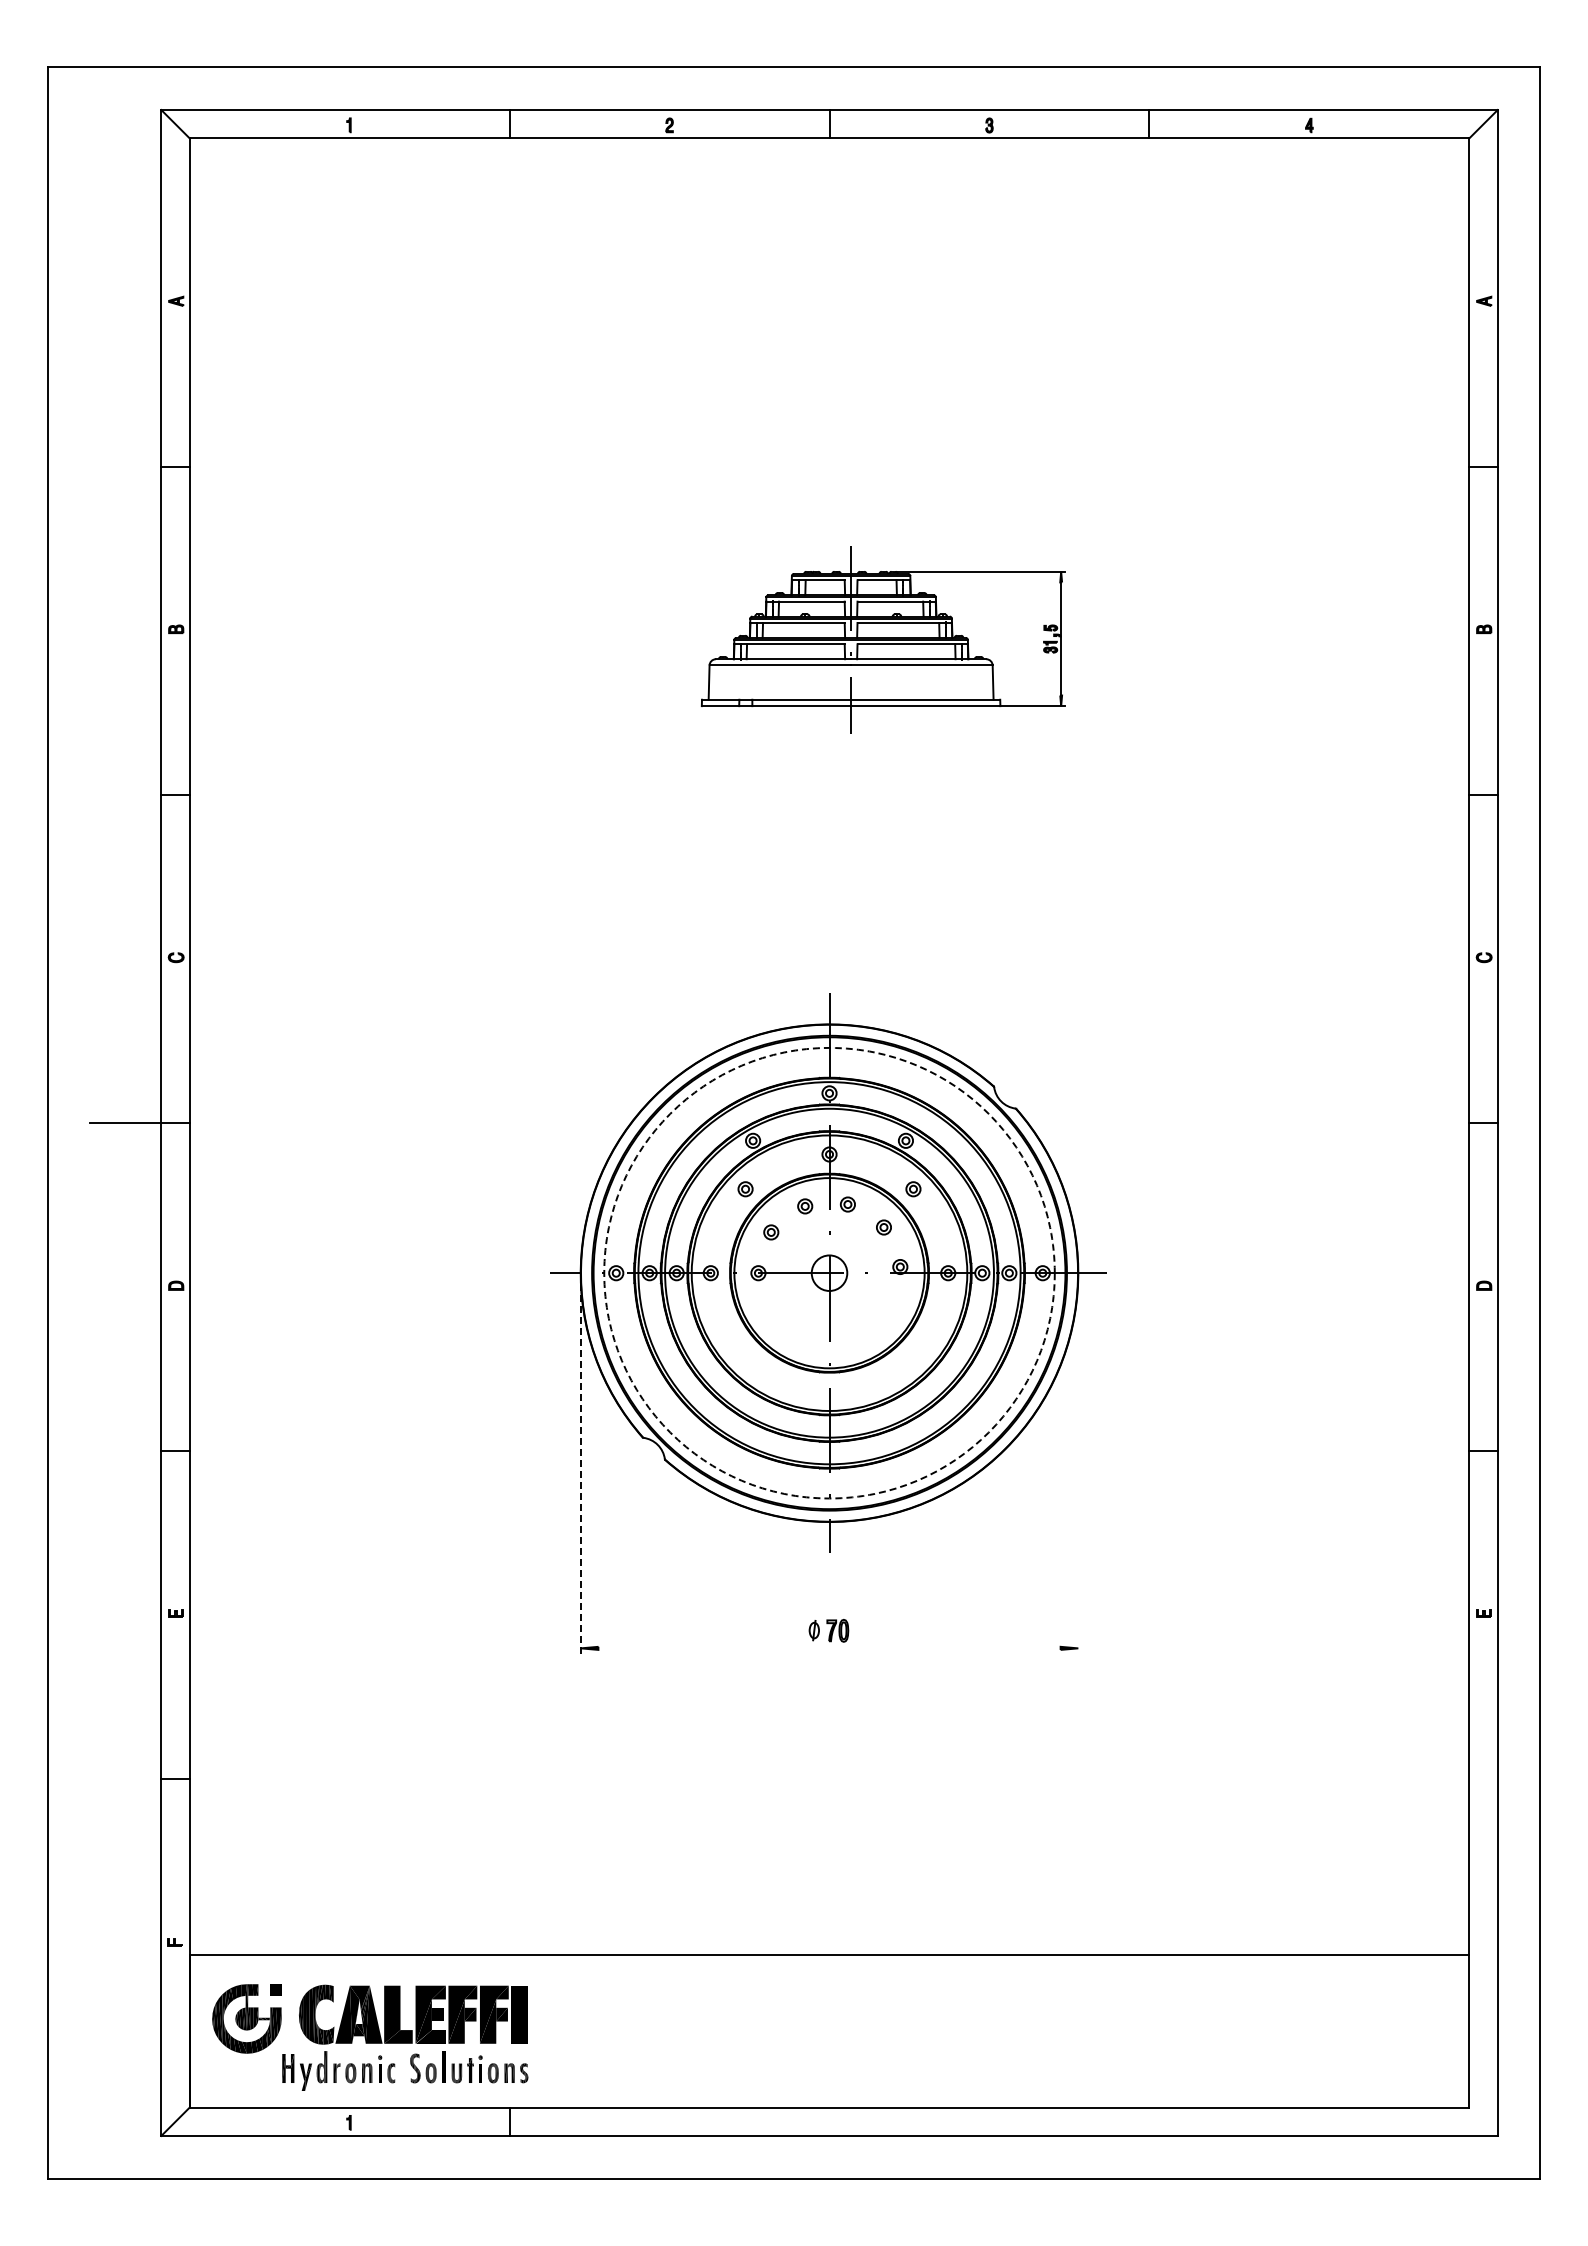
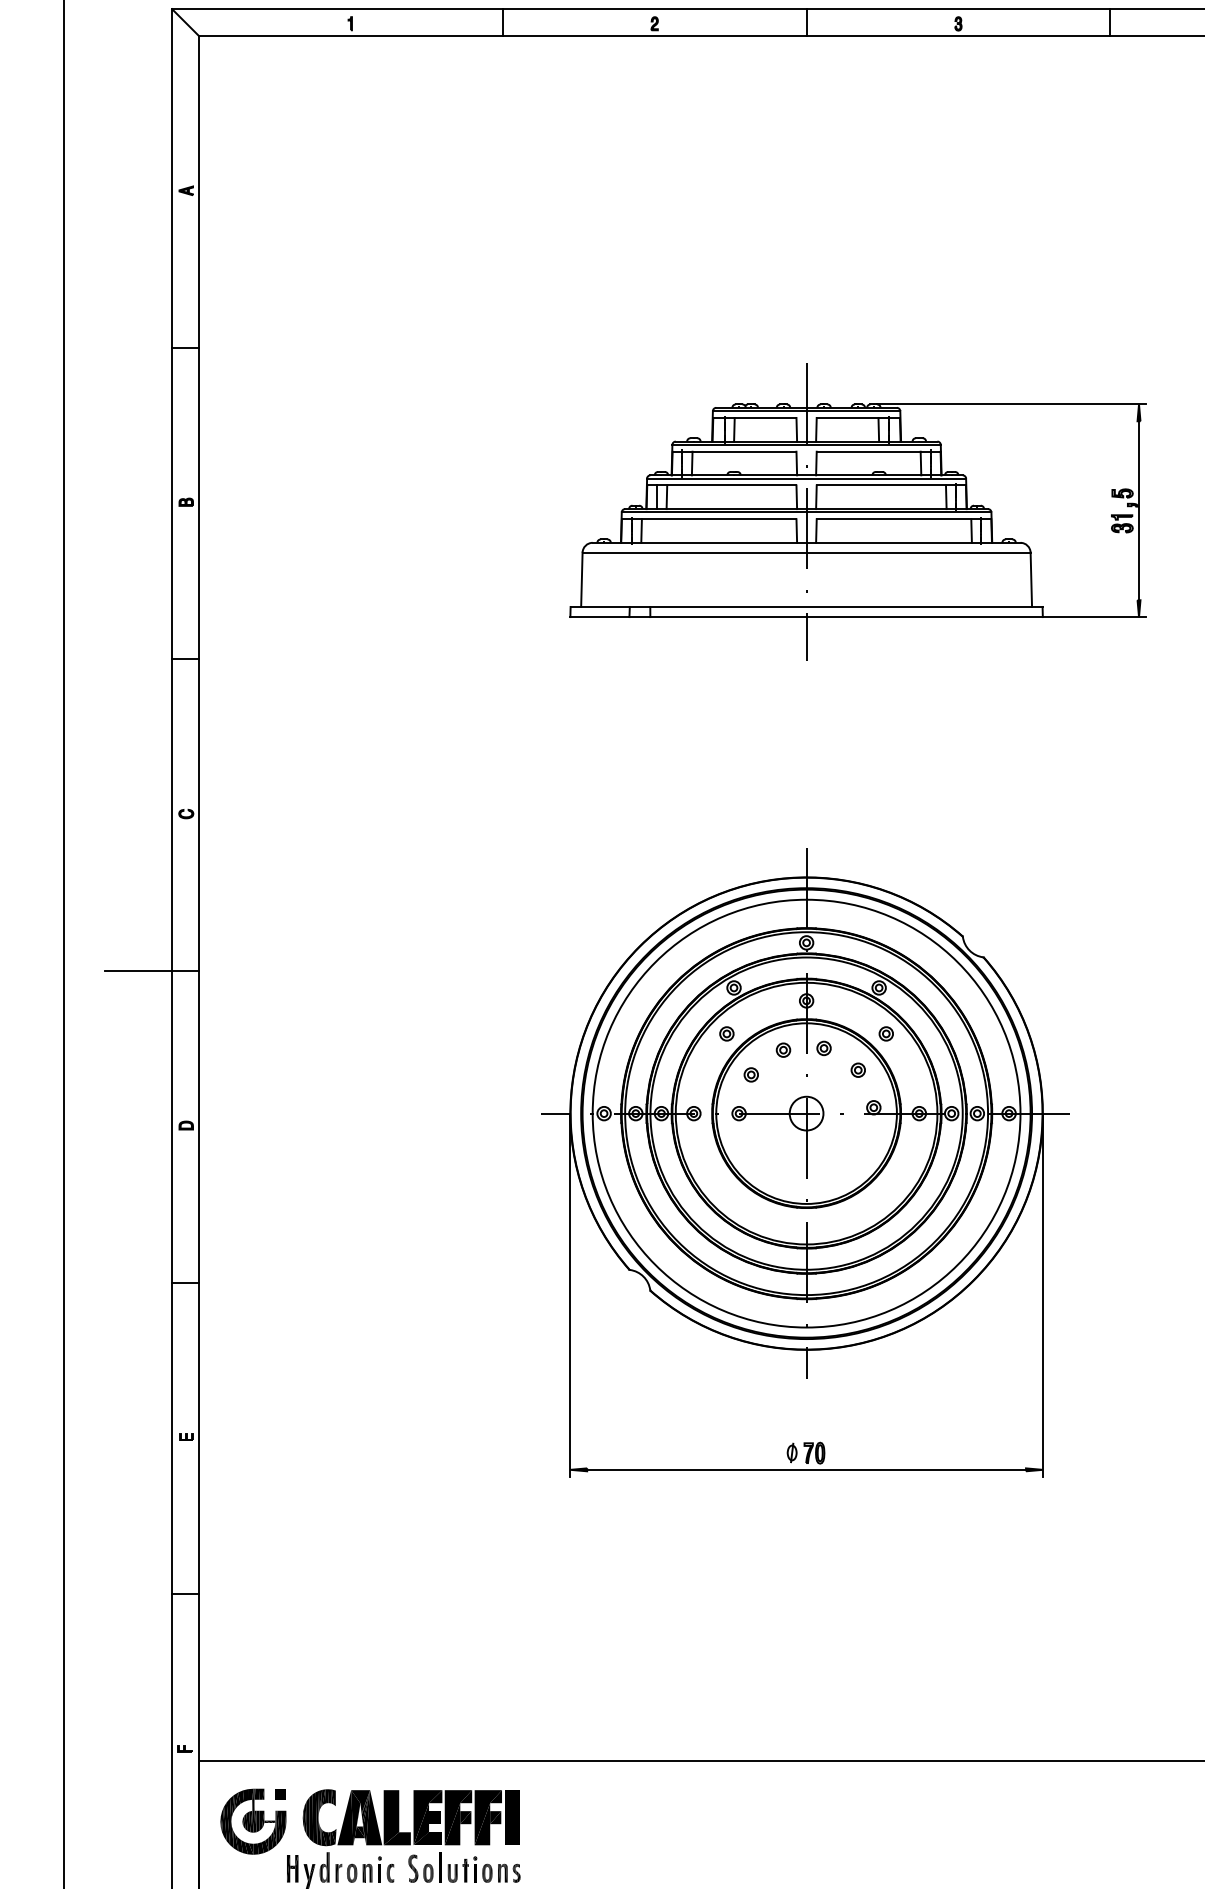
part: (883, 639) -> (857, 511), size x1.67
circle: (829, 1272) -> (806, 1112), dashed -> solid
line: (580, 1464) -> (570, 1295), dashed -> solid
line: (1078, 1464) -> (1043, 1295), added
line: (829, 1648) -> (806, 1469), added

